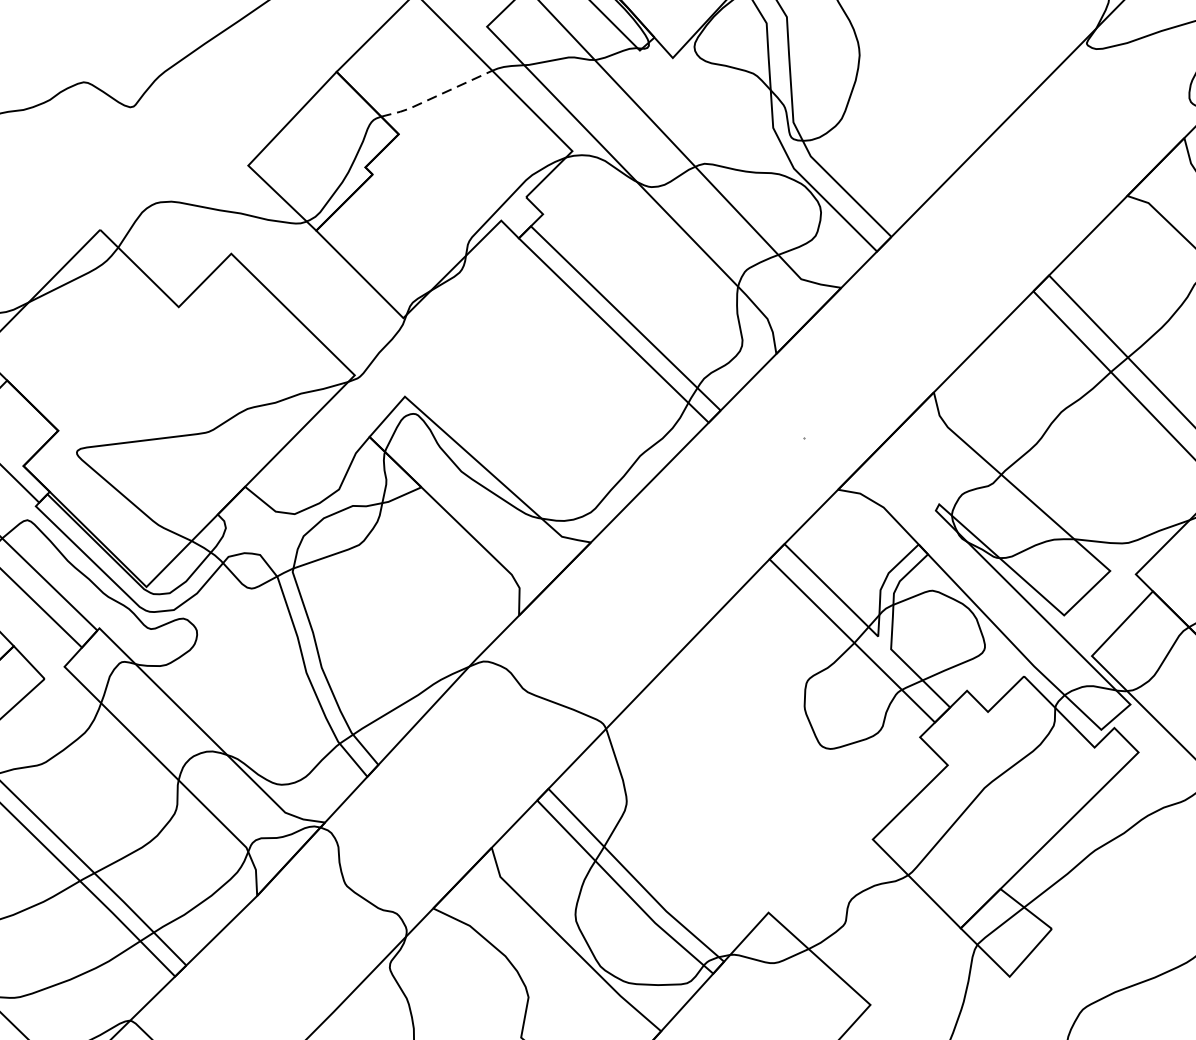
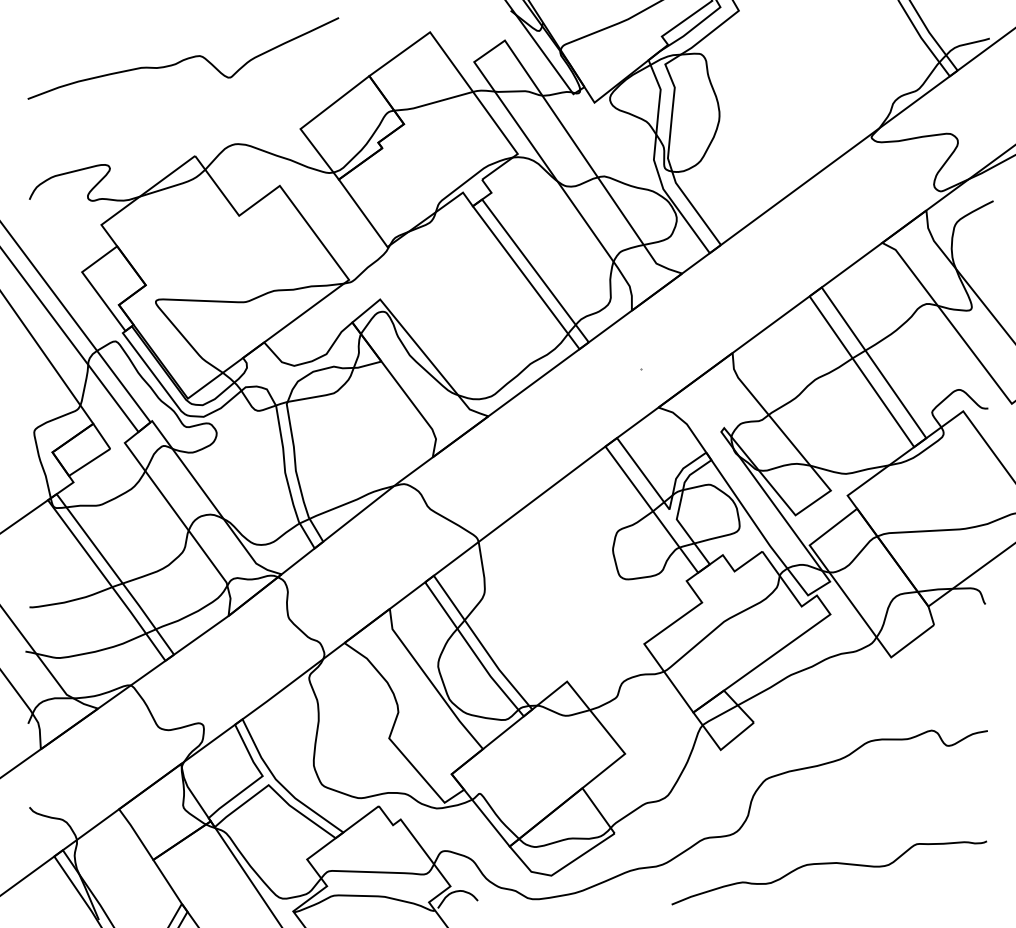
line: (435, 97) -> (432, 103), dashed -> solid

